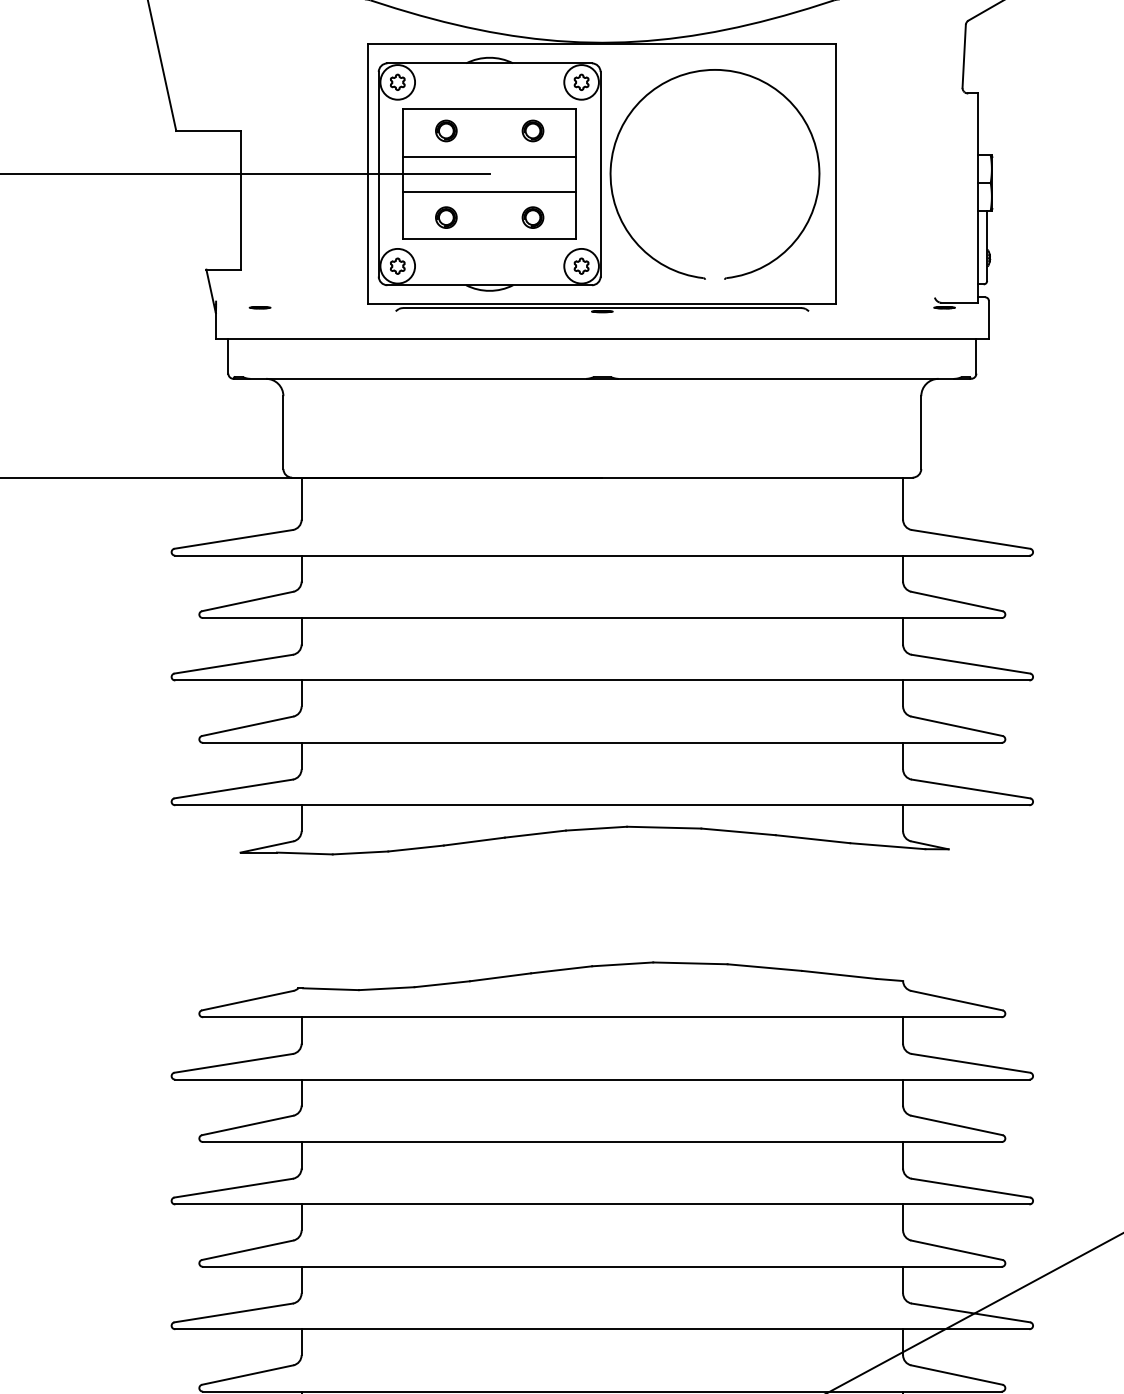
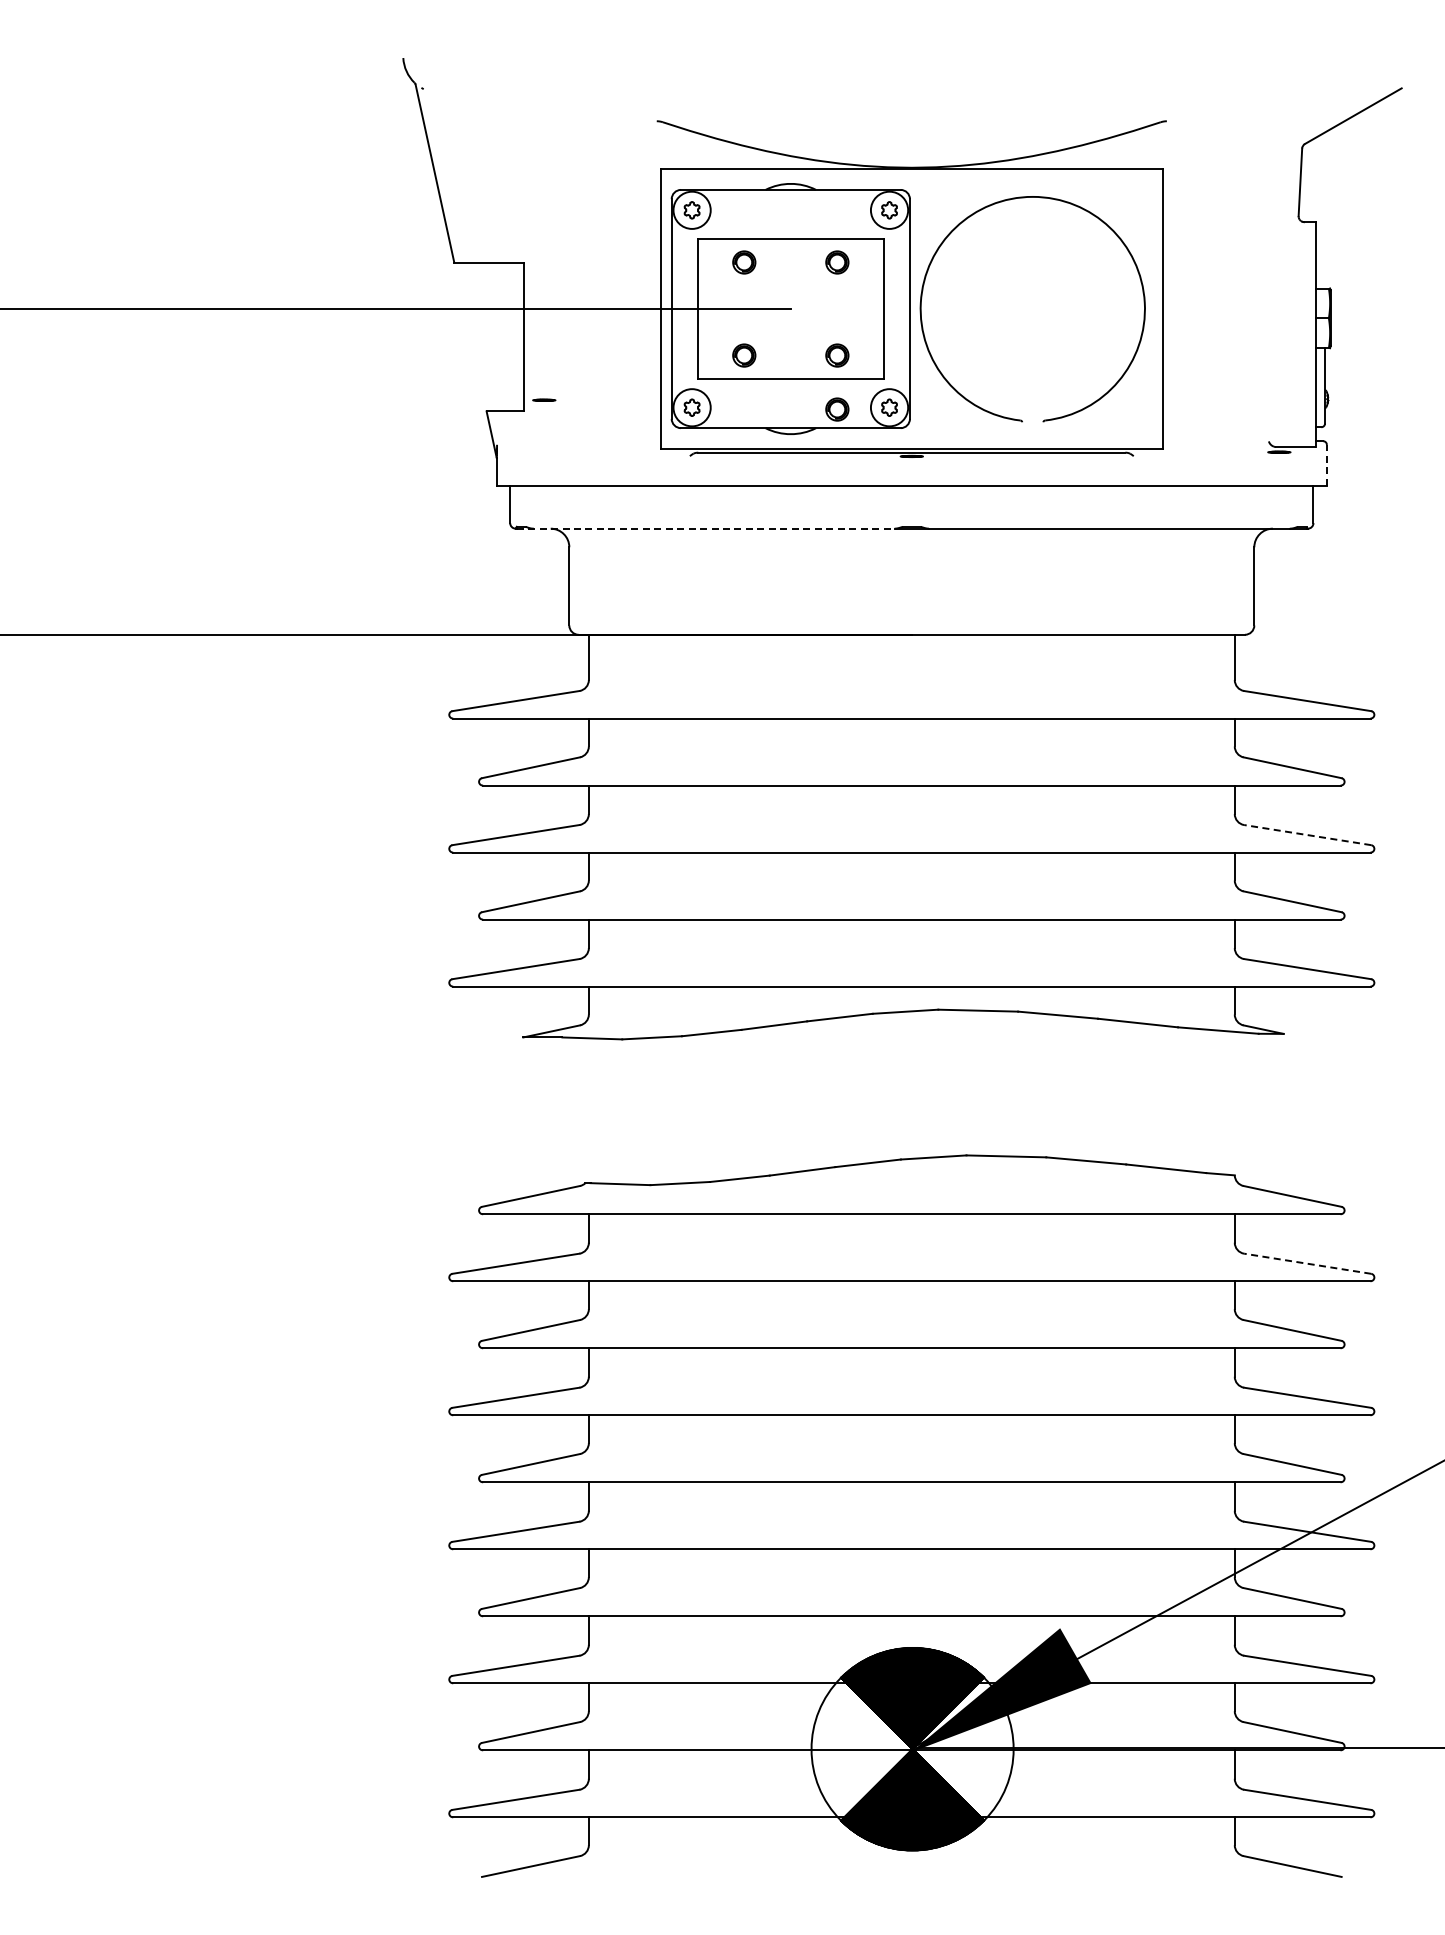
line: (489, 157) -> (790, 290), removed
line: (489, 191) -> (790, 327), removed
part: (533, 267) -> (837, 409), added
line: (260, 306) -> (544, 399), moved
line: (988, 319) -> (1326, 464), solid -> dashed
line: (411, 378) -> (706, 528), solid -> dashed
line: (970, 664) -> (1307, 835), solid -> dashed
line: (970, 1063) -> (1307, 1263), solid -> dashed

